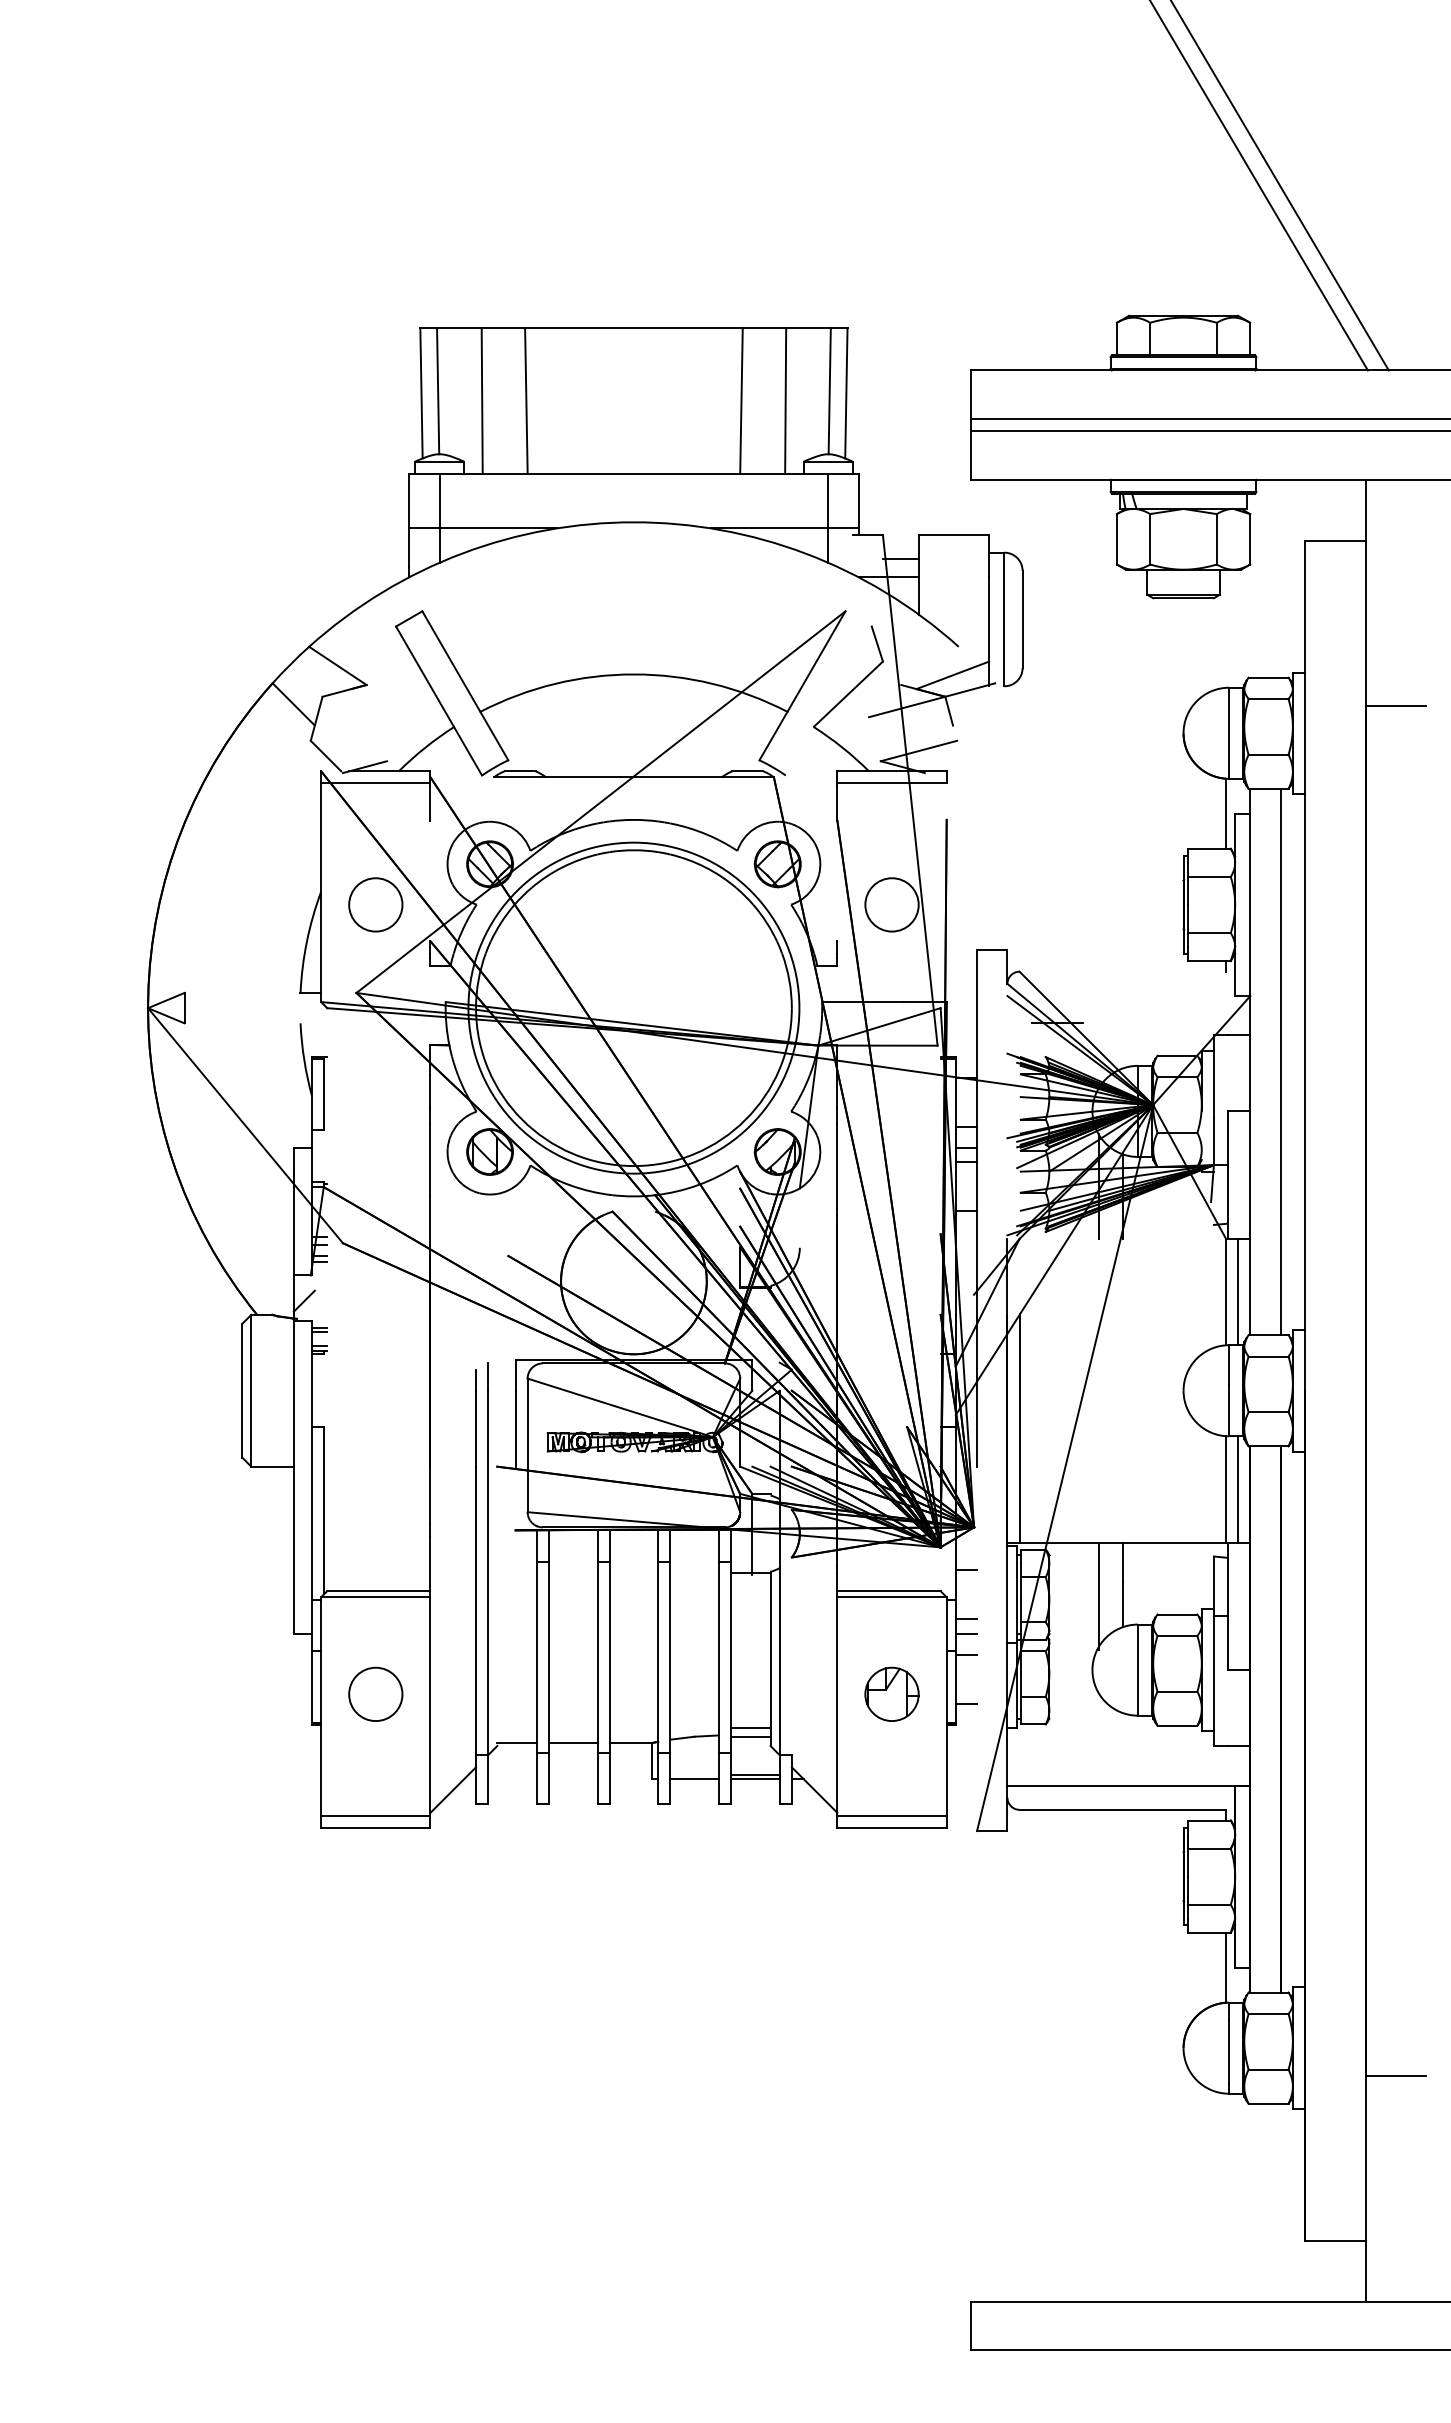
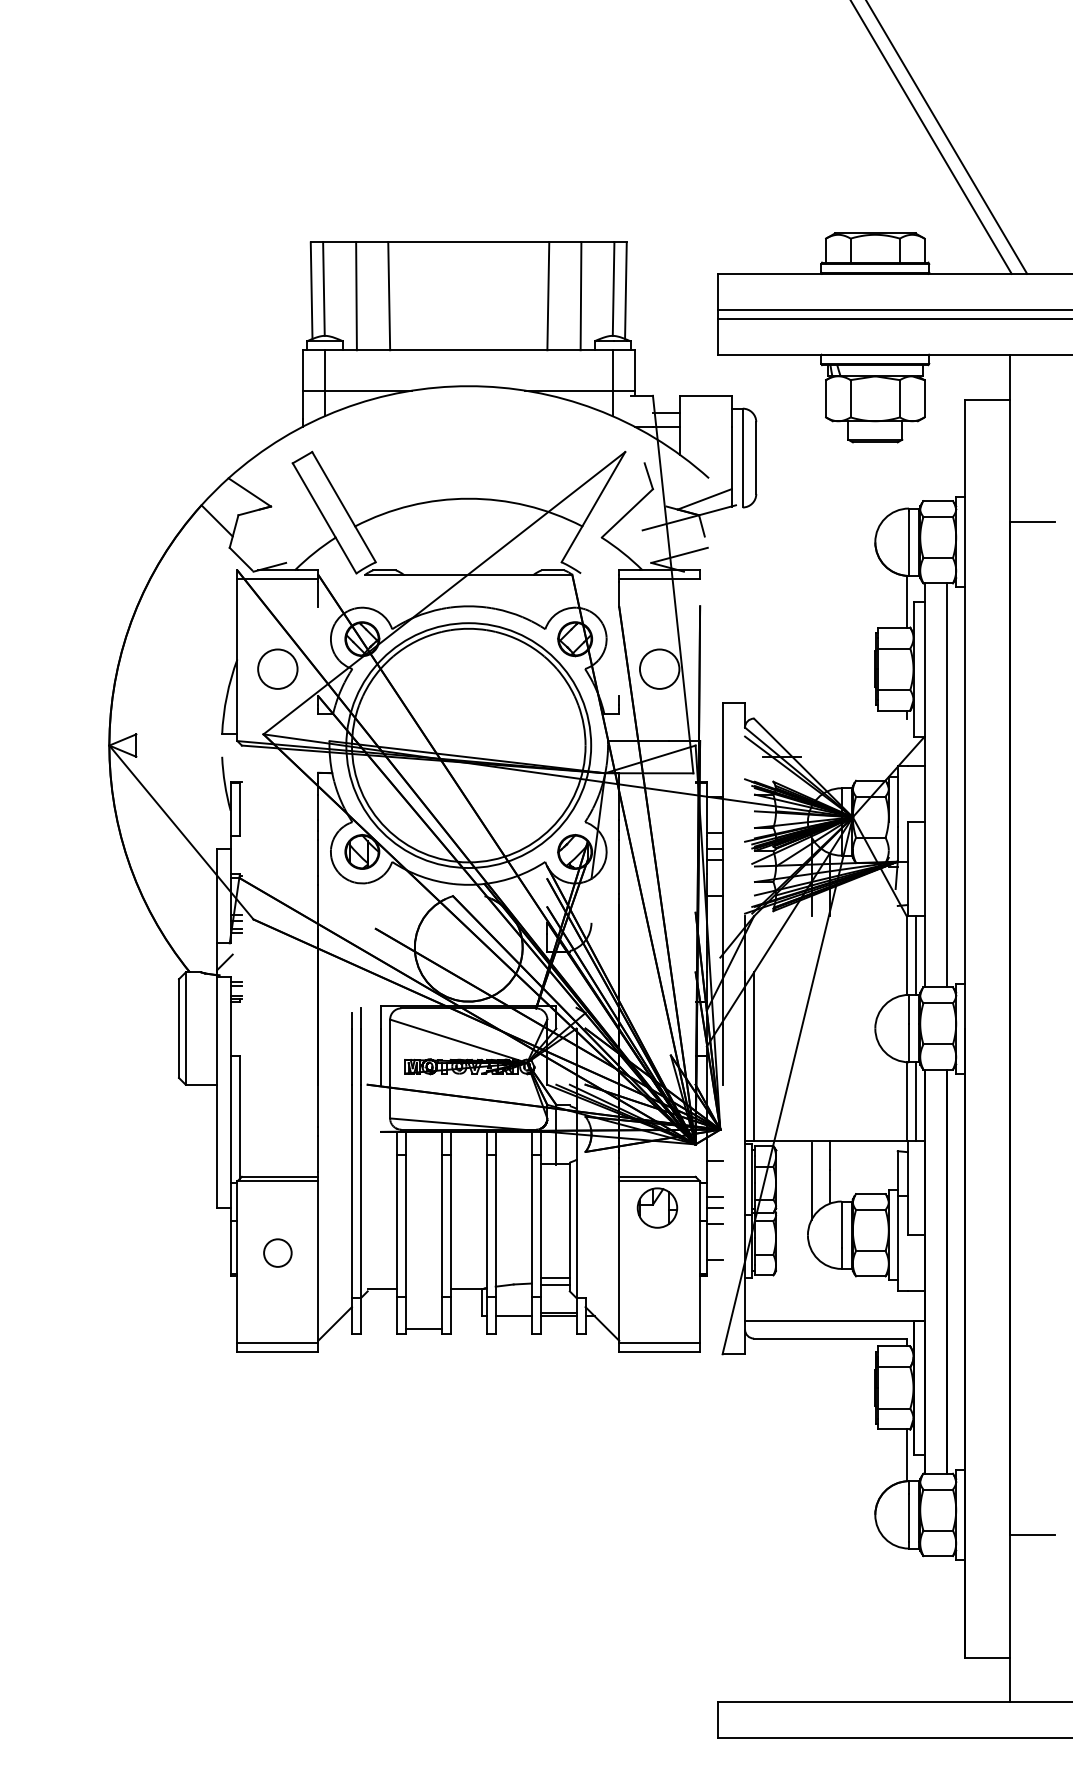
circle: (375, 1693) -> (277, 1252), size x0.7
part: (891, 1693) -> (657, 1207), moved
line: (572, 1742) -> (423, 1328), moved

